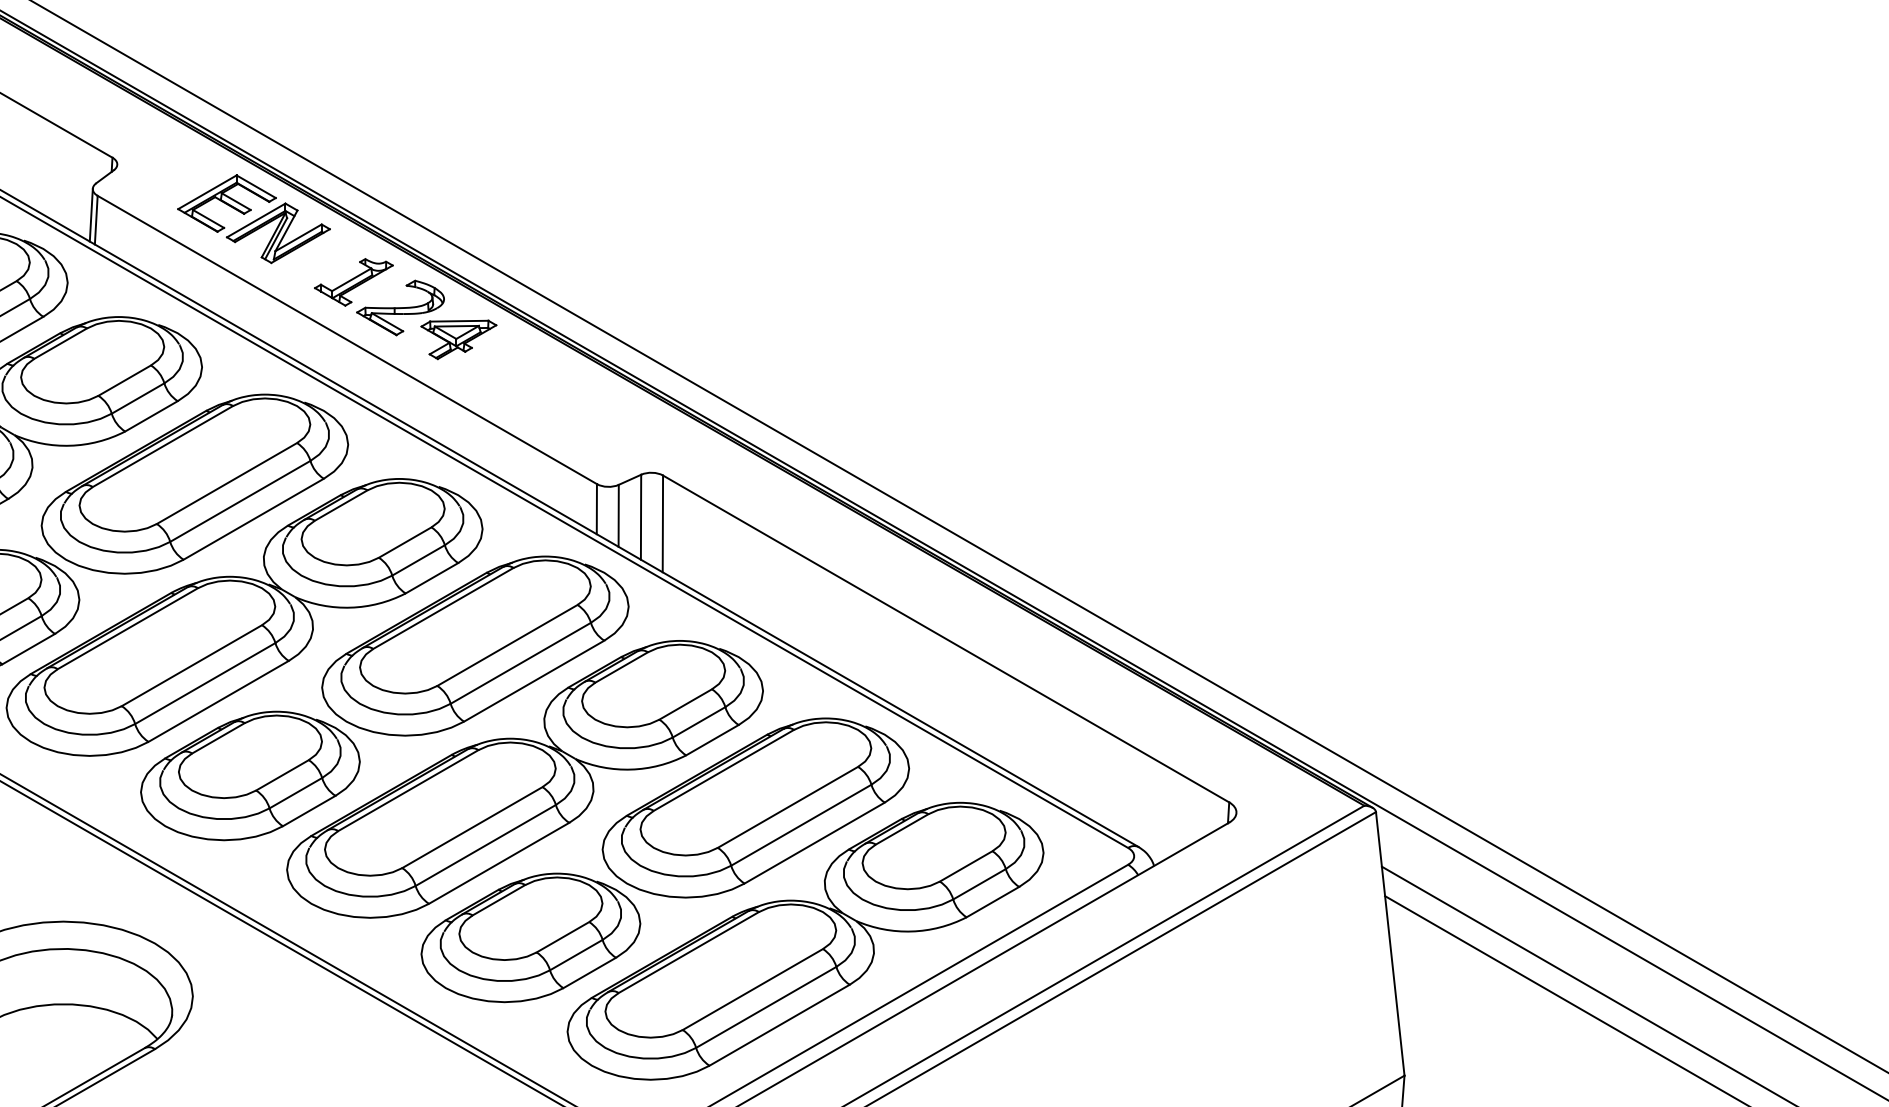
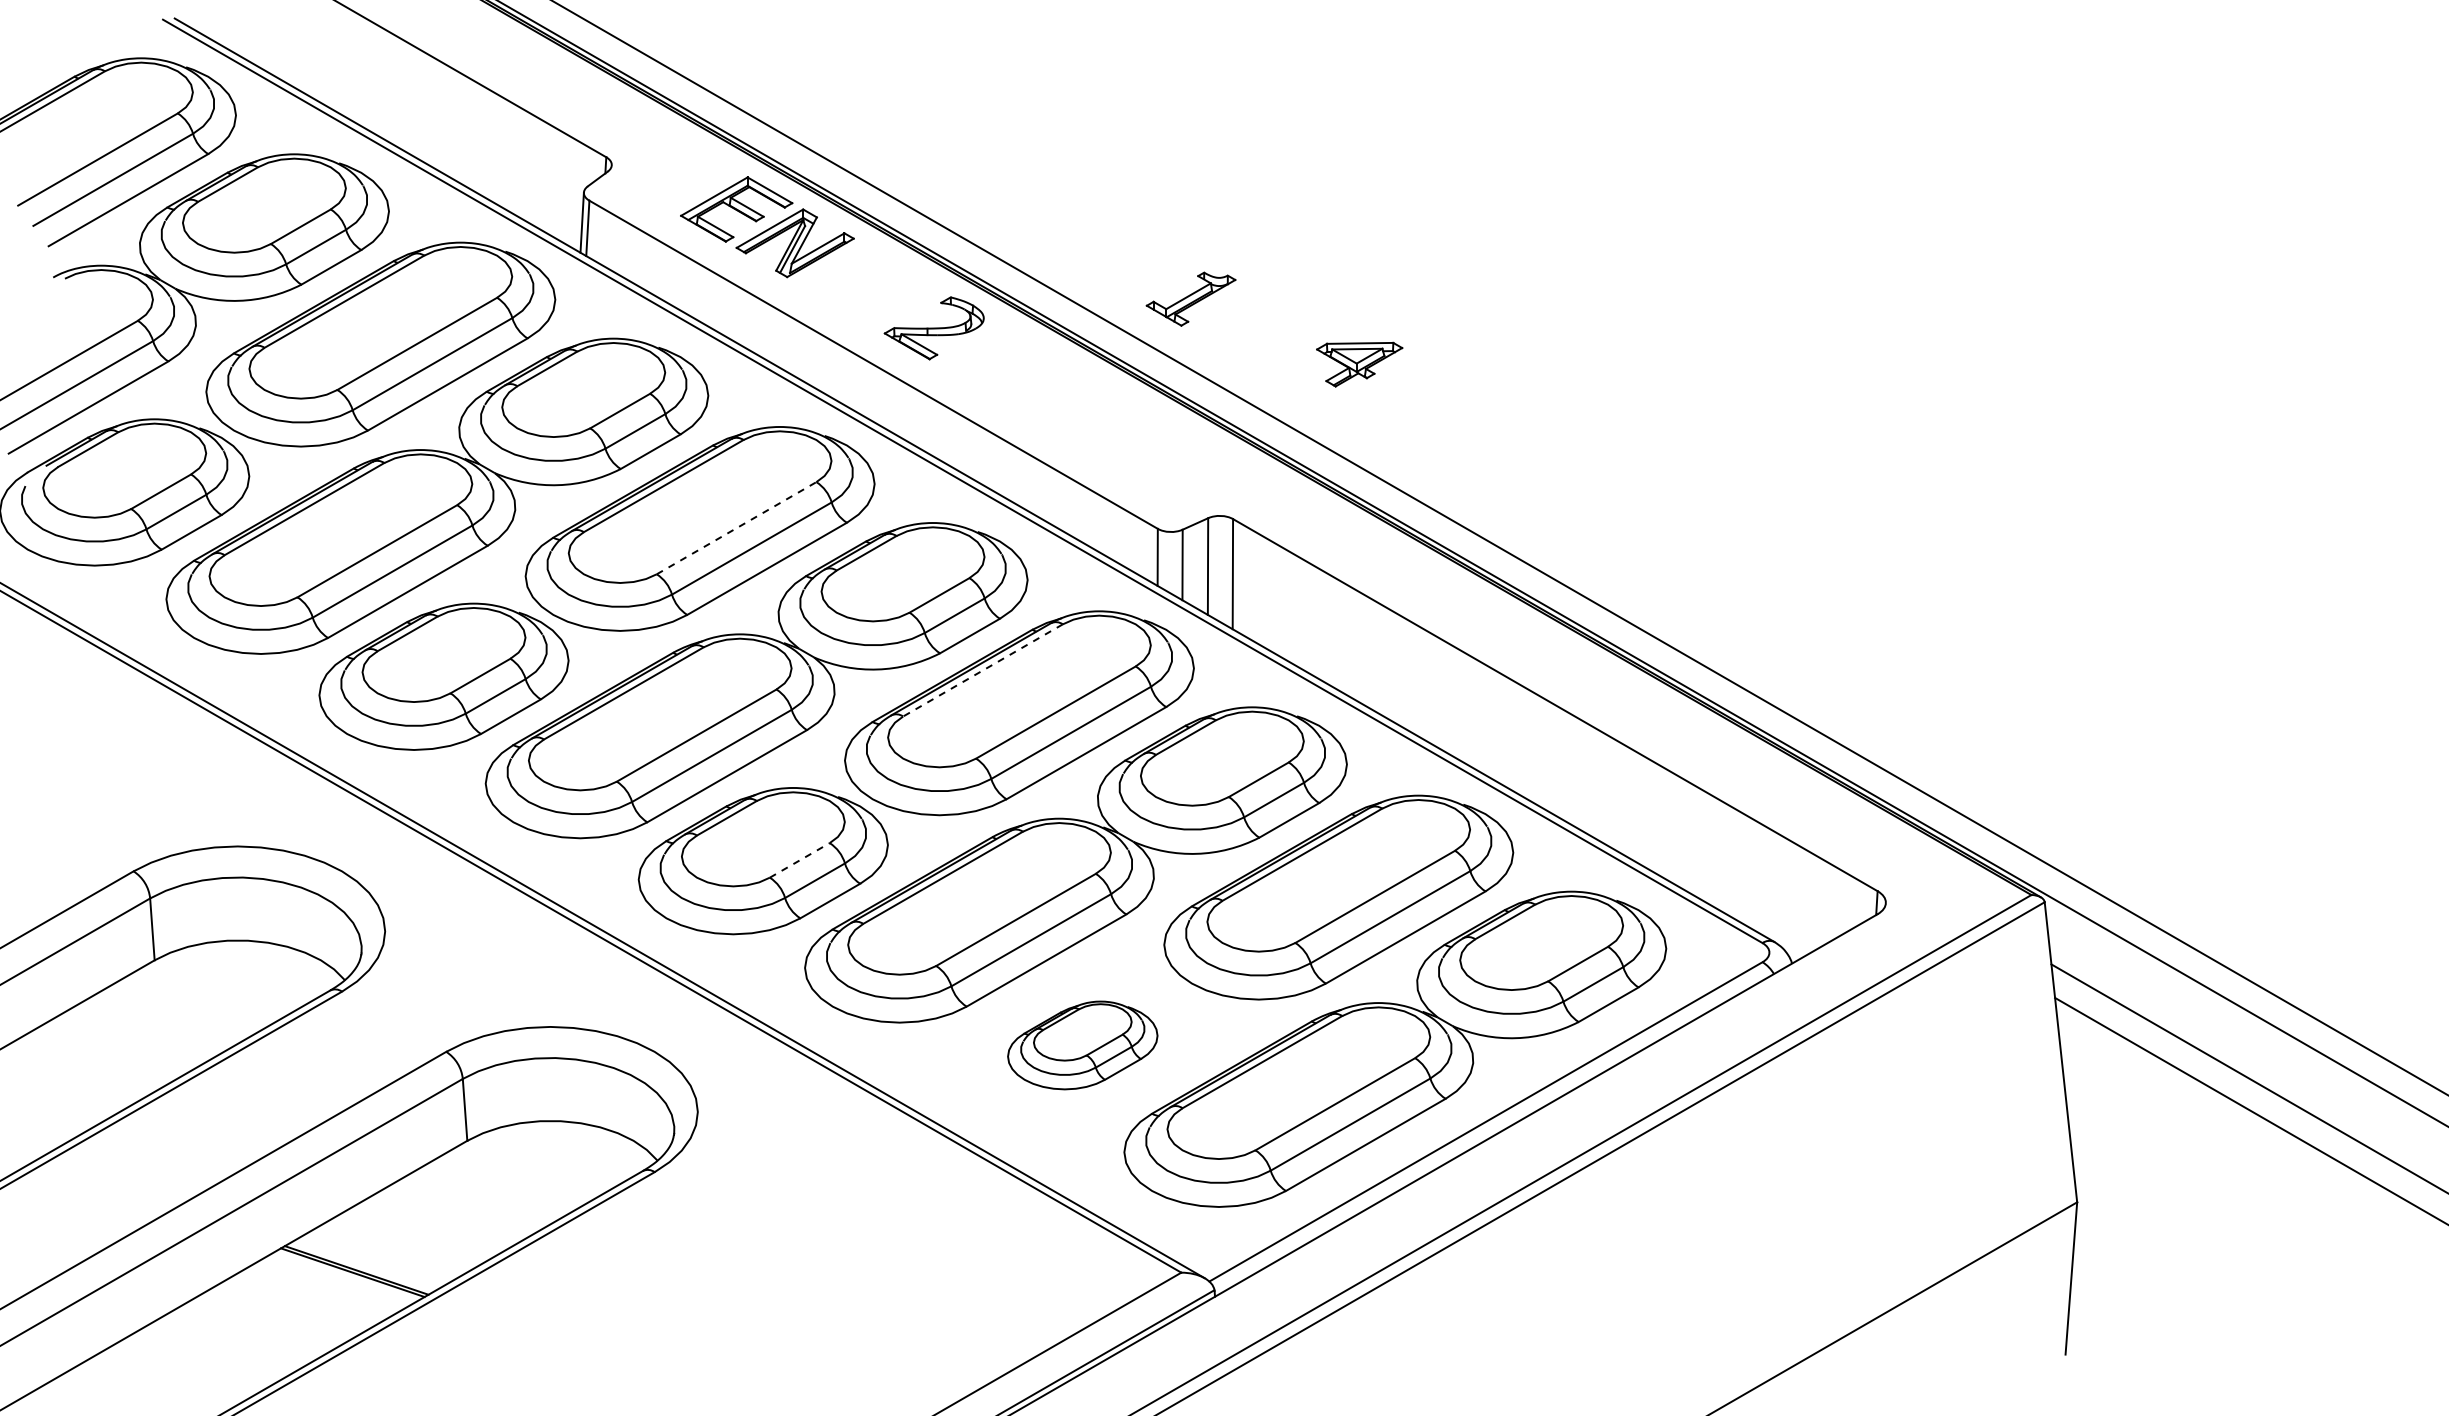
part: (353, 281) -> (1190, 298), moved
part: (458, 339) -> (1359, 364), moved
line: (227, 482) -> (737, 527), solid -> dashed
line: (442, 608) -> (982, 670), solid -> dashed
line: (282, 775) -> (799, 860), solid -> dashed
part: (530, 937) -> (1082, 1045), size x0.6

